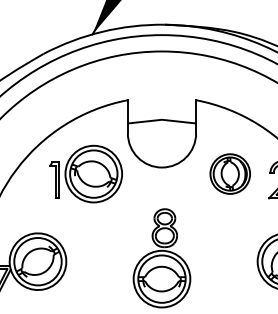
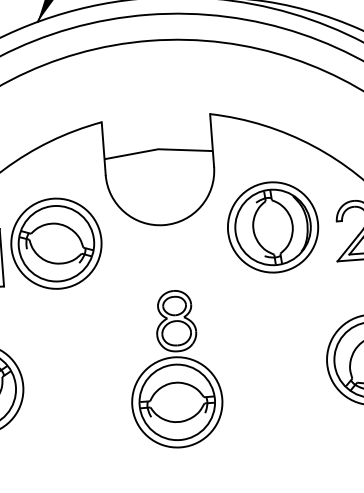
part: (230, 173) -> (273, 226), size x1.43

